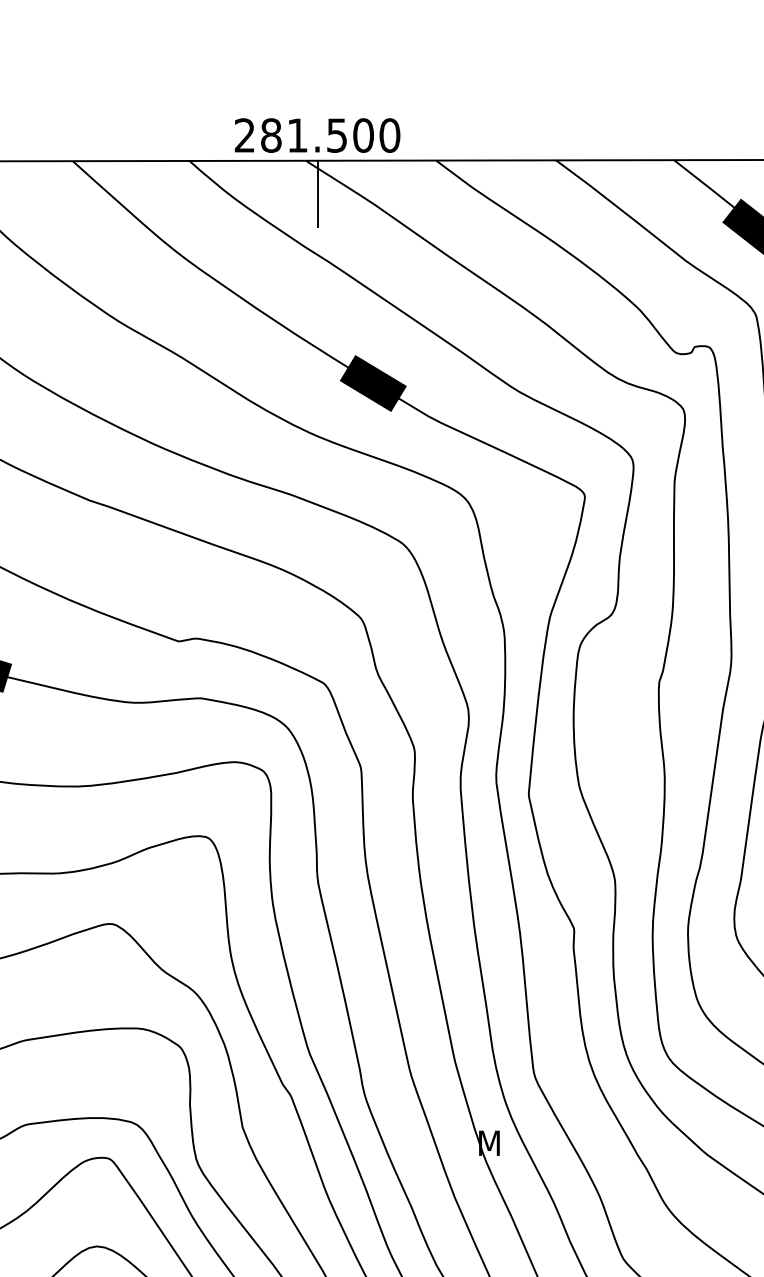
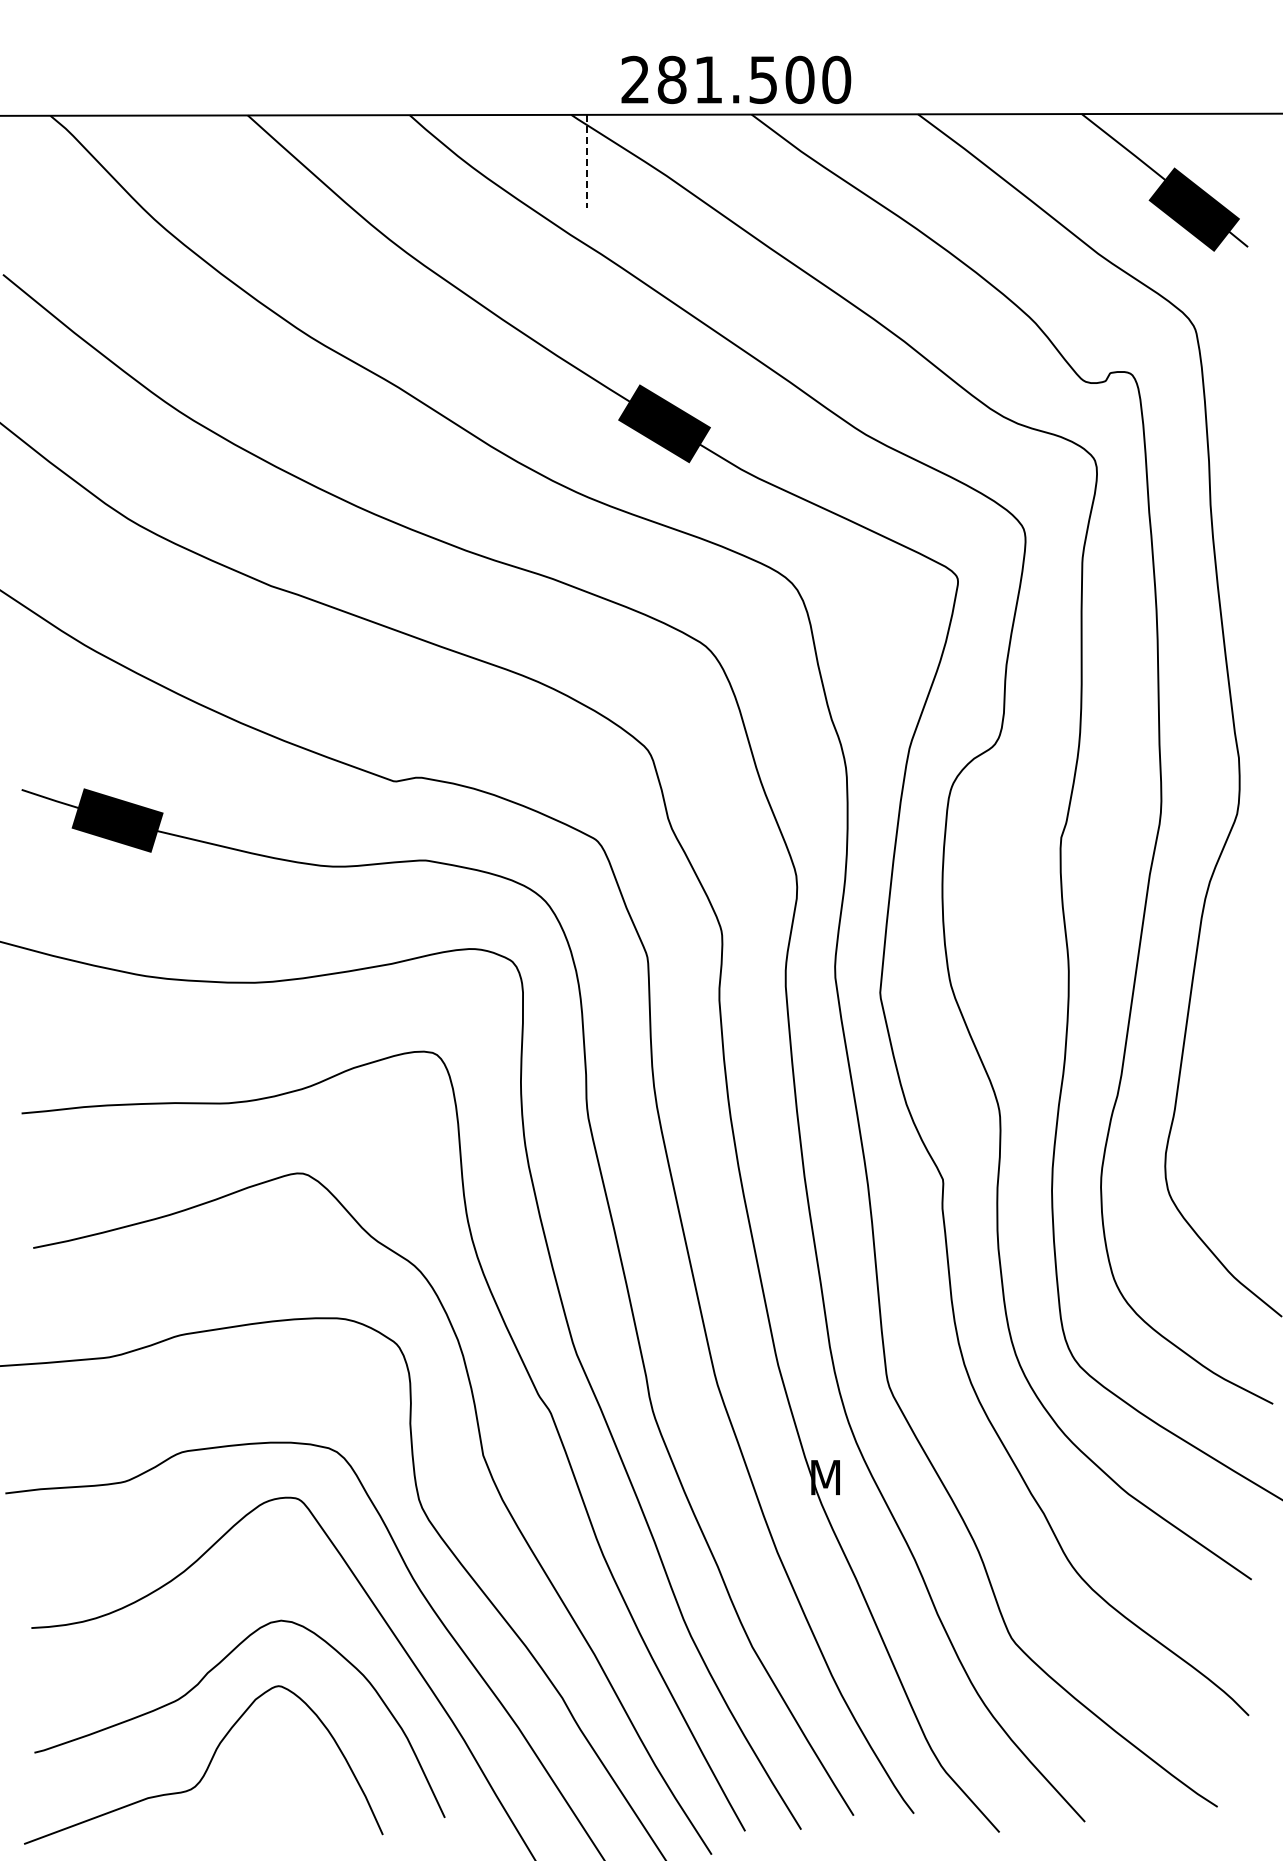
text: (317, 135) -> (736, 79), moved
line: (317, 194) -> (587, 161), solid -> dashed

